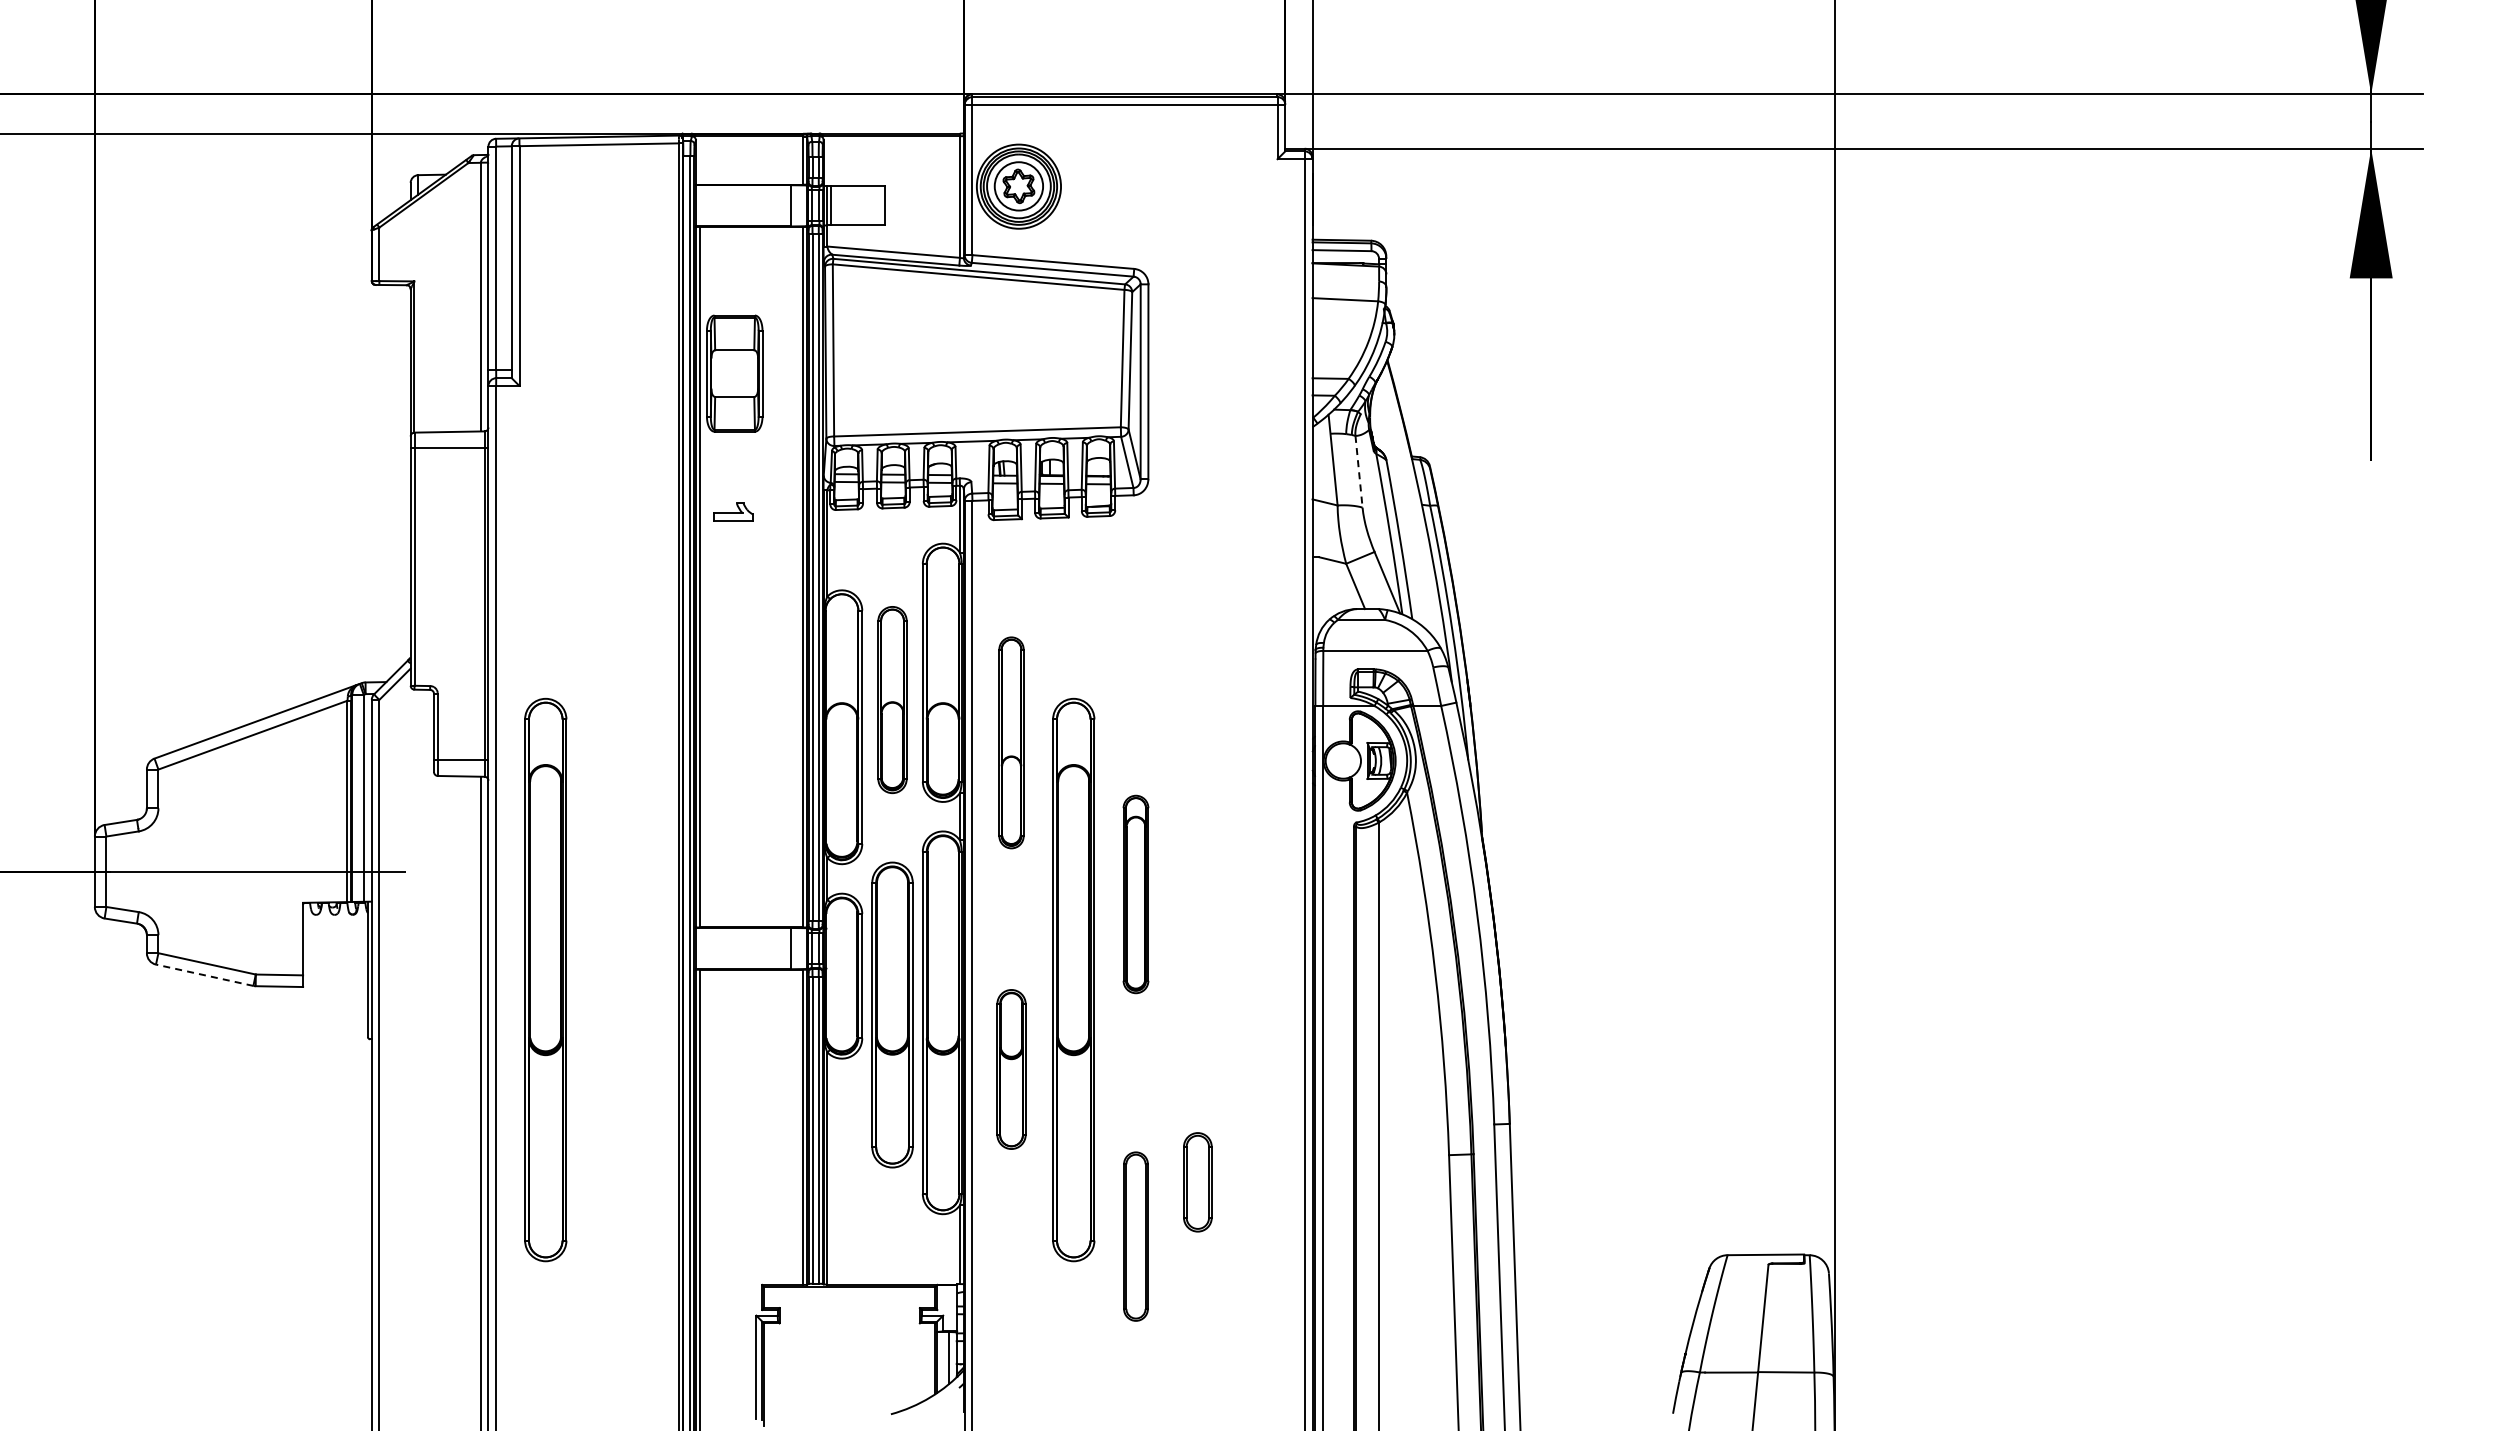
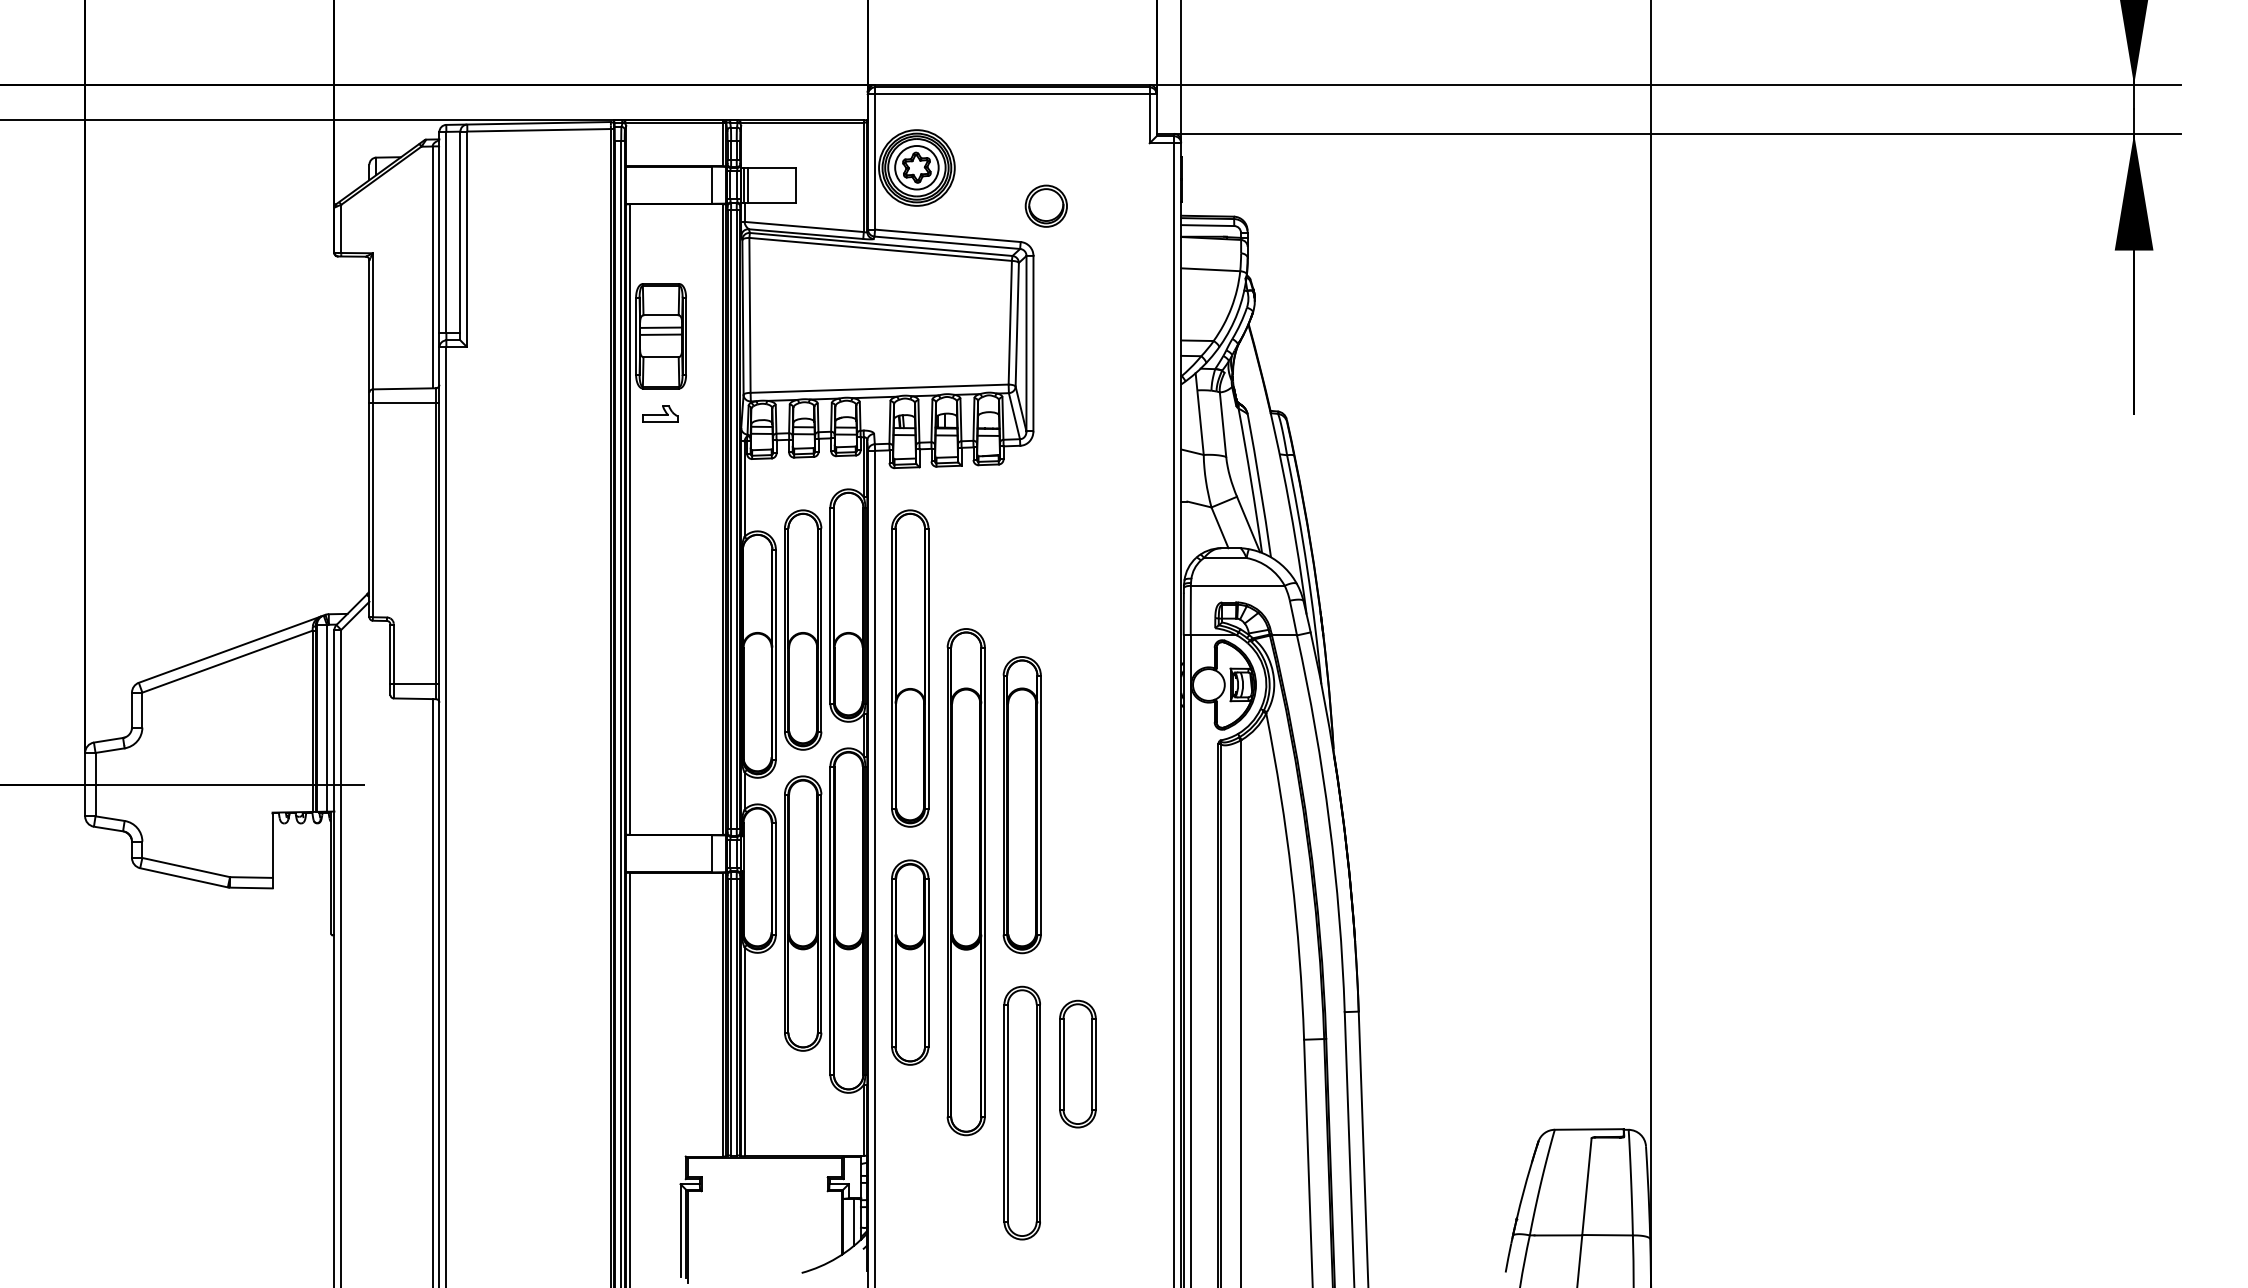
part: (1162, 228) -> (1046, 205), added
line: (734, 363) -> (660, 327), added
line: (734, 371) -> (660, 334), added
line: (1359, 472) -> (1223, 425), dashed -> solid
part: (733, 511) -> (659, 413), moved
part: (892, 699) -> (803, 629), size x1.43
part: (1011, 742) -> (910, 668), size x1.67
part: (1135, 894) -> (1021, 805), size x1.67
line: (204, 975) -> (183, 878), dashed -> solid
part: (545, 979) -> (490, 881), removed
part: (1011, 1069) -> (910, 962), size x1.43
part: (1197, 1182) -> (1077, 1064), size x1.43
part: (1135, 1236) -> (1021, 1112), size x1.67

